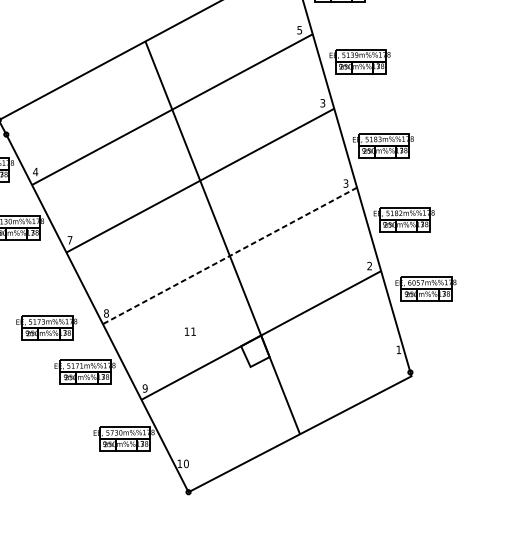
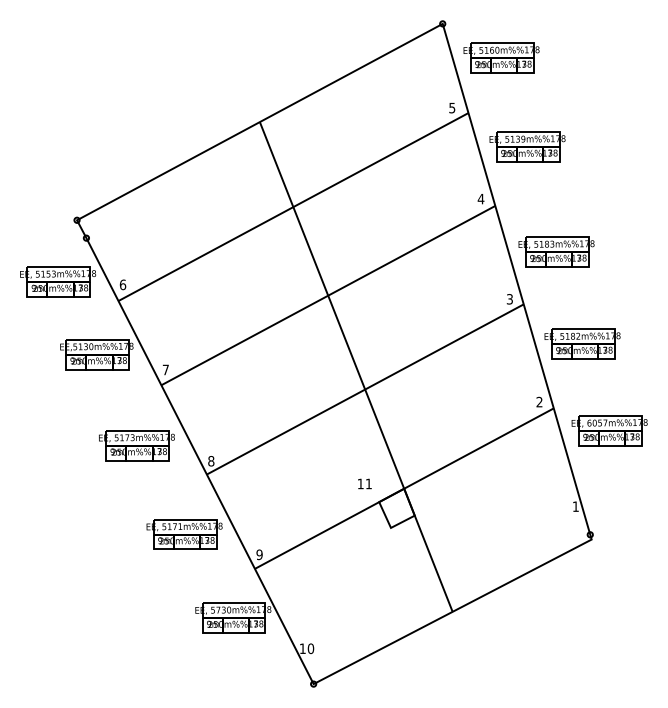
text: (322, 102) -> (480, 198), 3 -> 4
text: (35, 171) -> (122, 284), 4 -> 6
line: (230, 255) -> (365, 389), dashed -> solid
part: (46, 328) -> (136, 445), moved
text: (190, 331) -> (364, 483), moved

